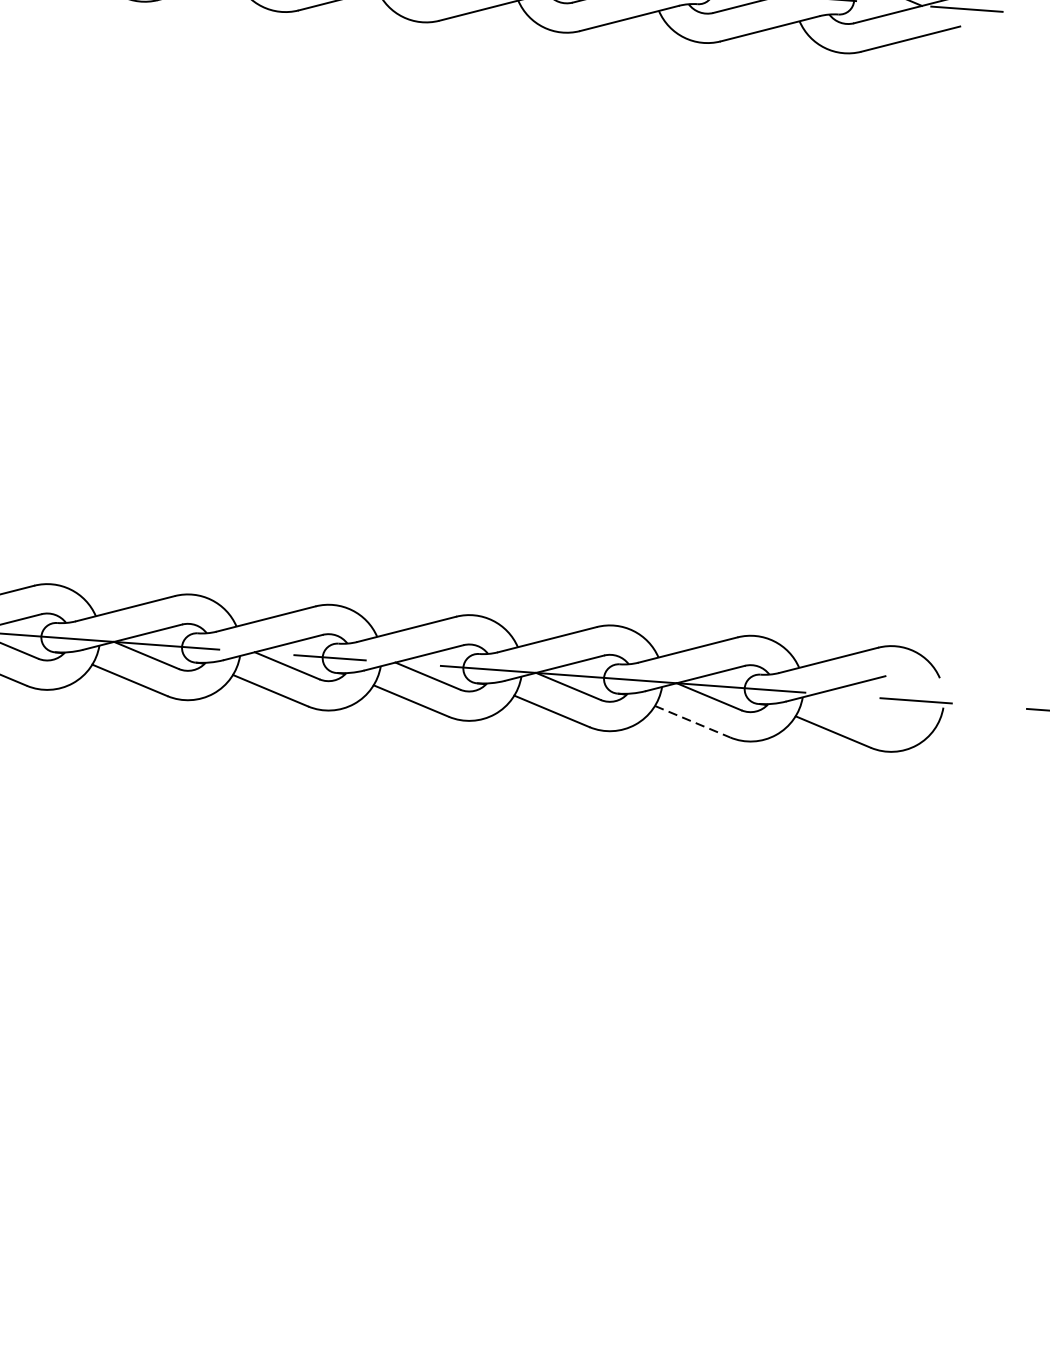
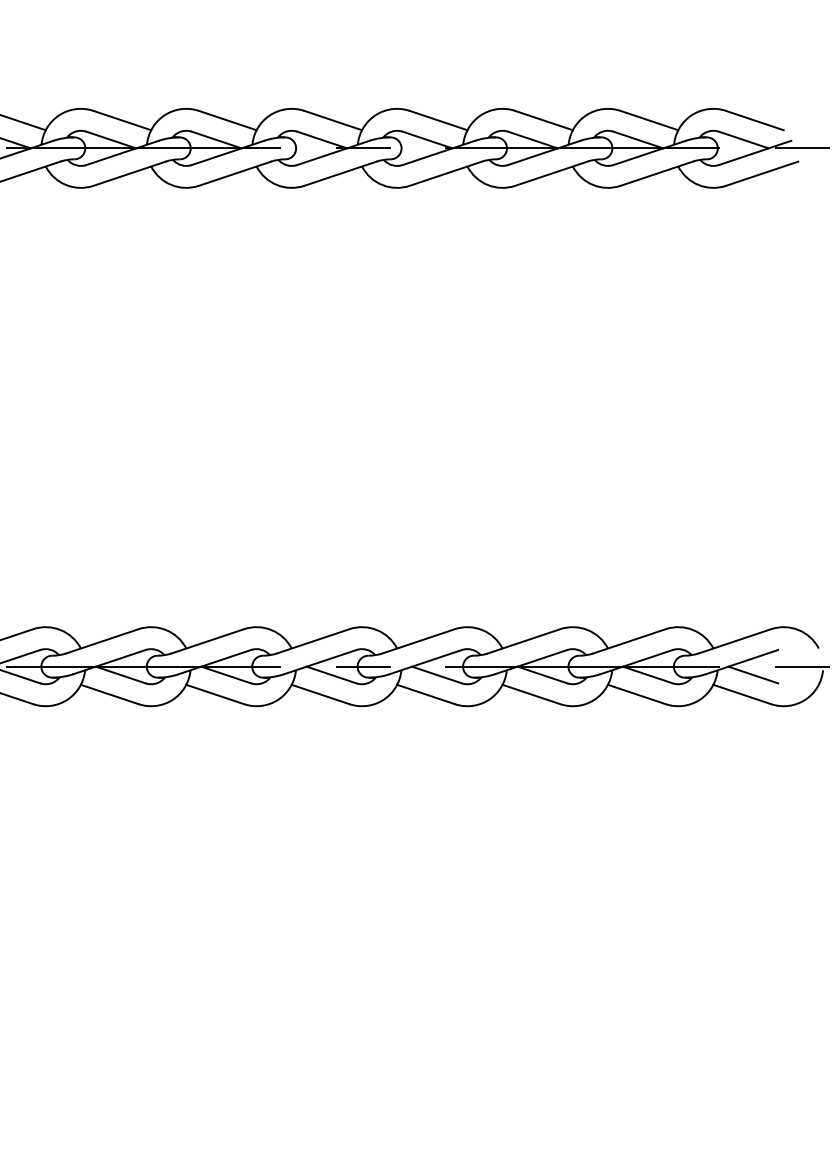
line: (850, 706) -> (753, 674), added
line: (693, 721) -> (637, 694), dashed -> solid

